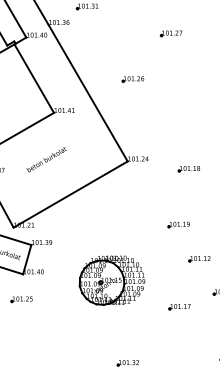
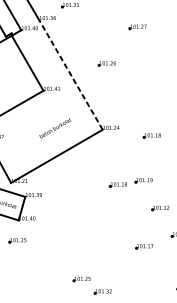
line: (88, 93) -> (71, 75), solid -> dashed
text: (46, 159) -> (55, 128), moved
part: (146, 230) -> (117, 185), added
part: (111, 280) -> (89, 225), removed
part: (101, 347) -> (81, 279), added

